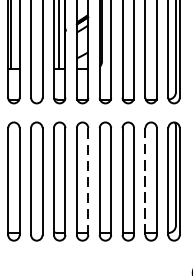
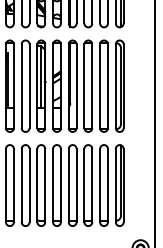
line: (87, 181) -> (60, 185), dashed -> solid
line: (146, 181) -> (100, 185), dashed -> solid

